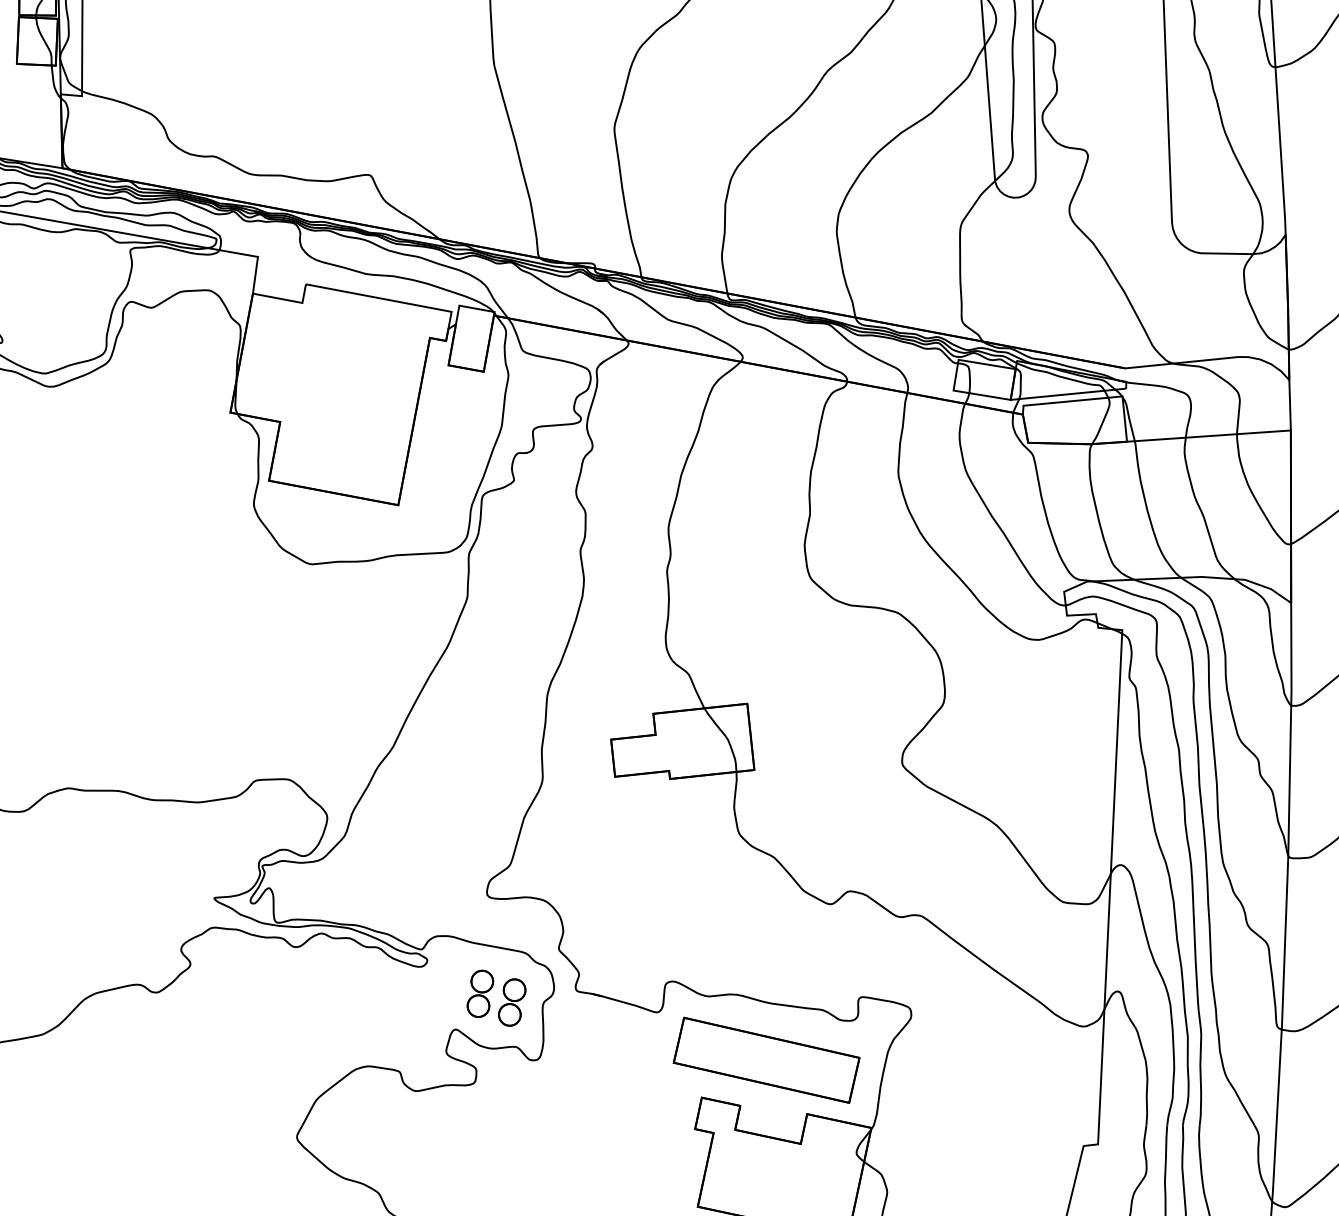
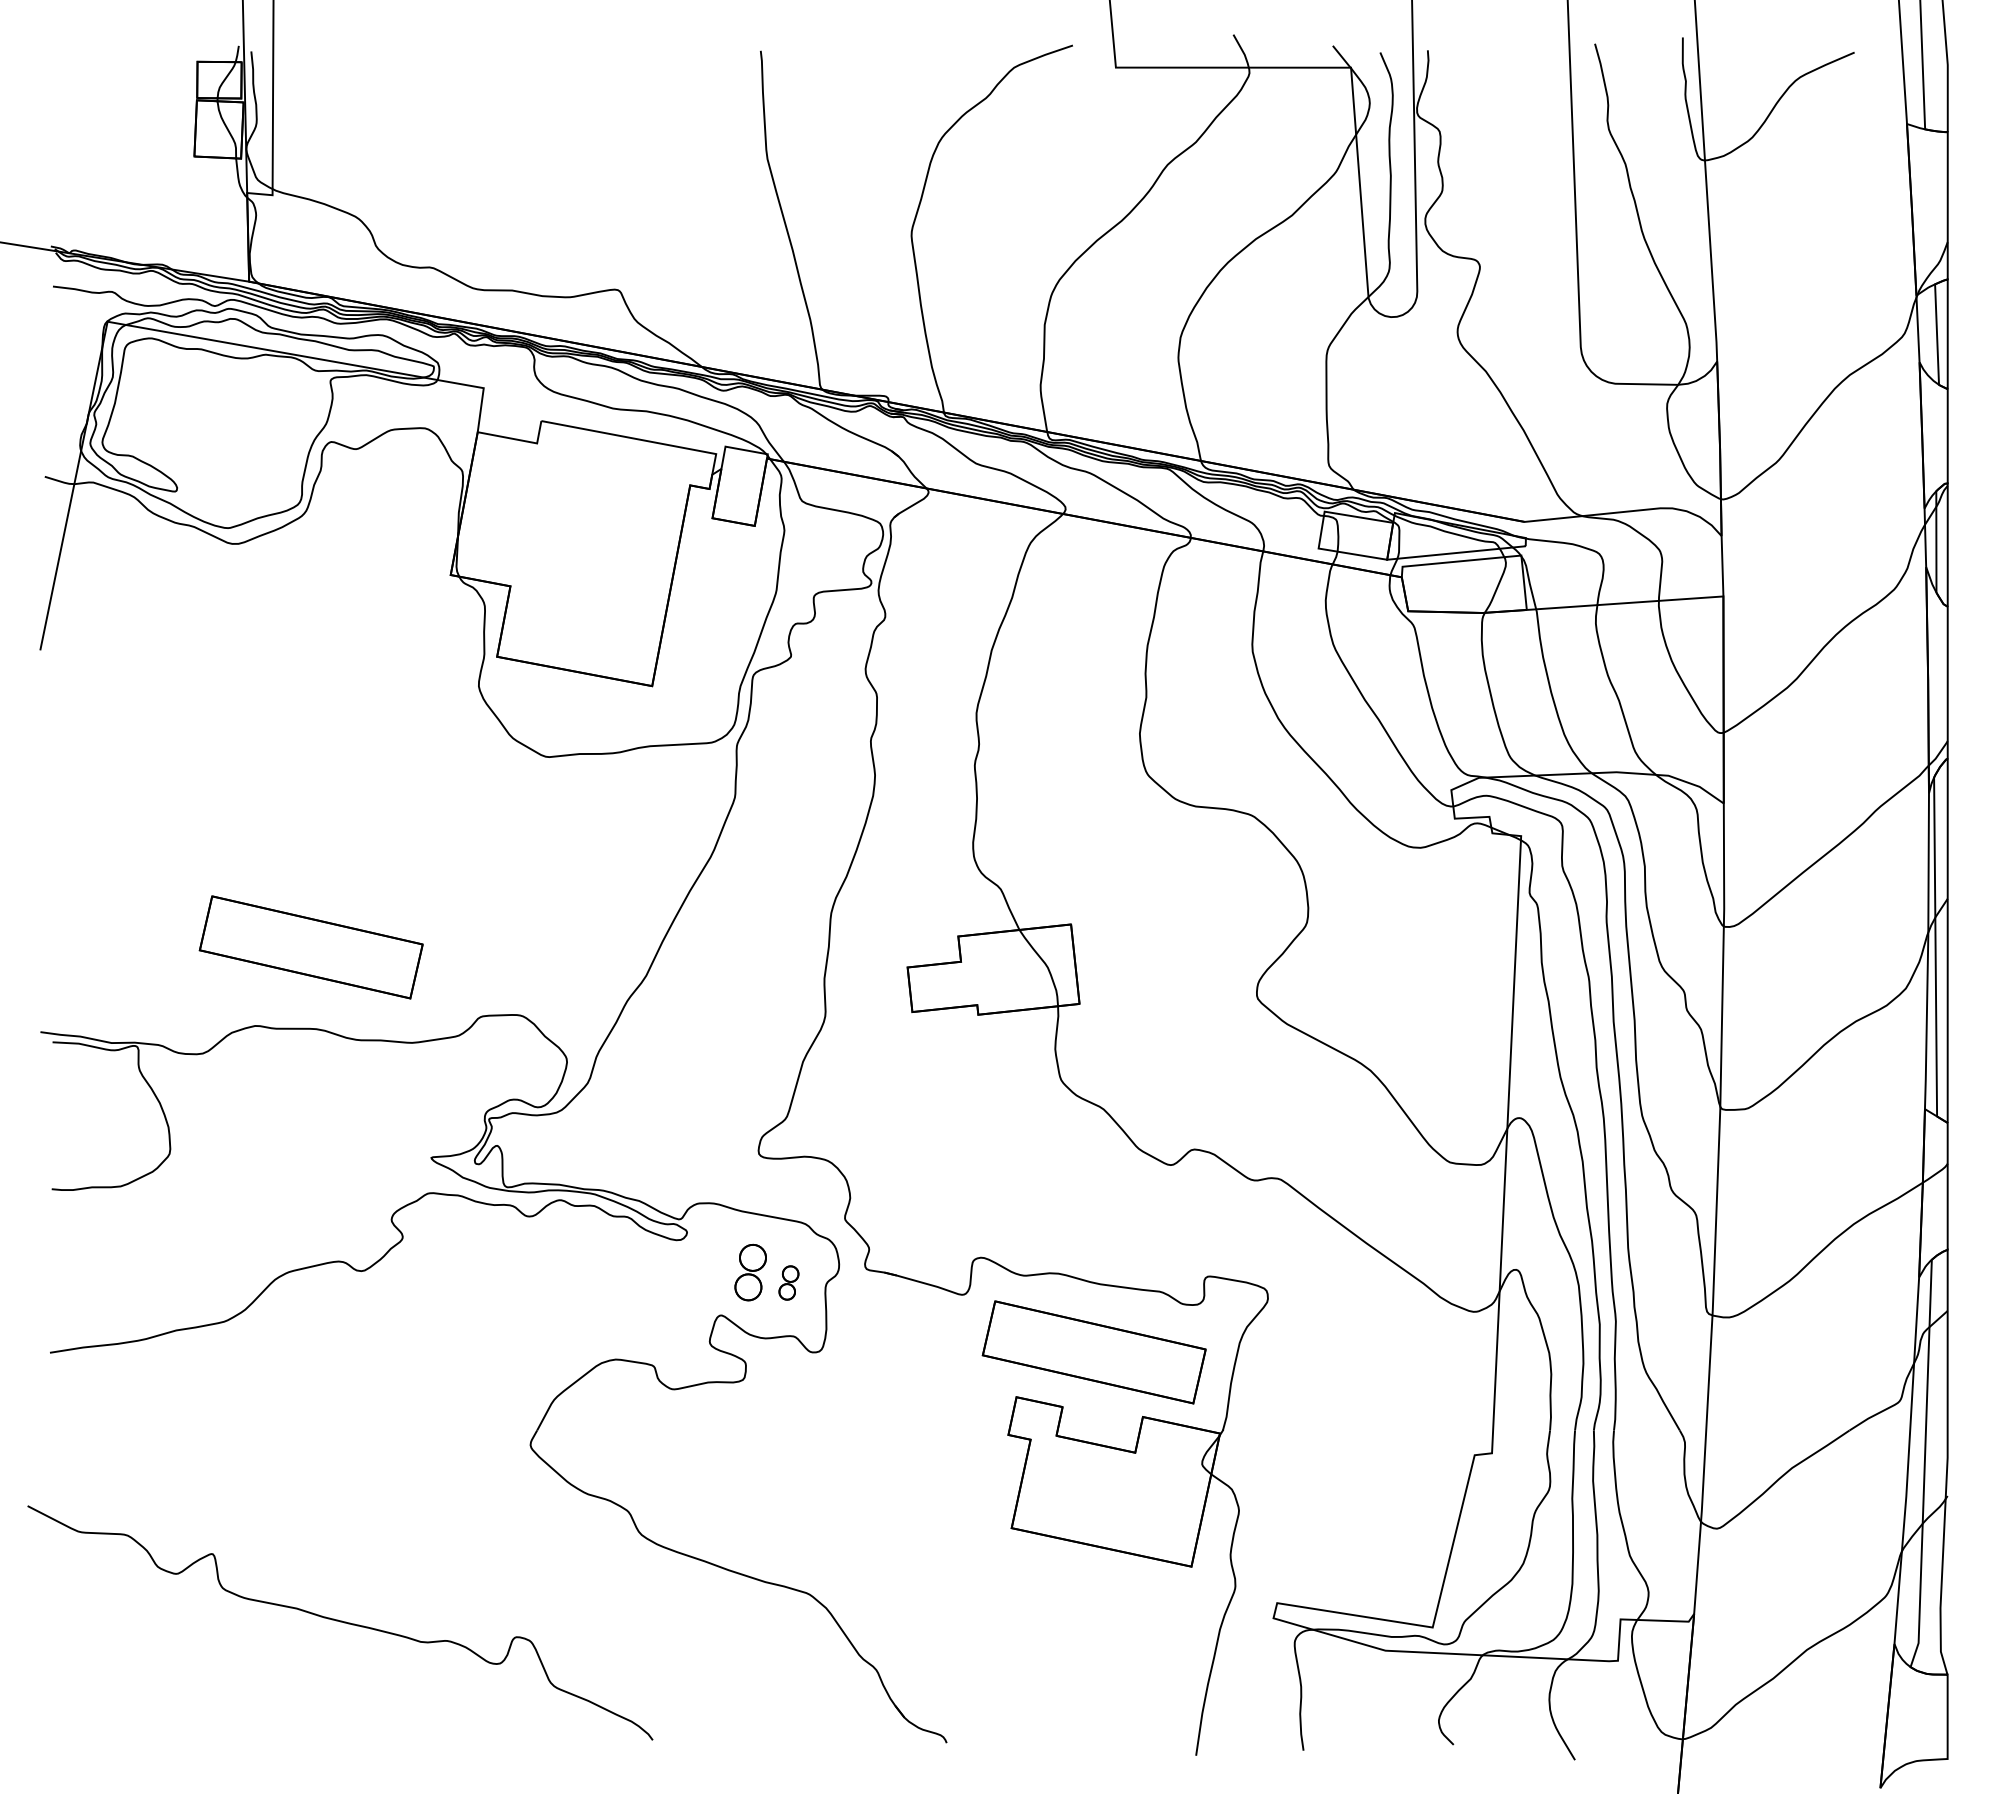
part: (113, 722) -> (310, 947), added
part: (511, 1002) -> (788, 1282), size x0.6

